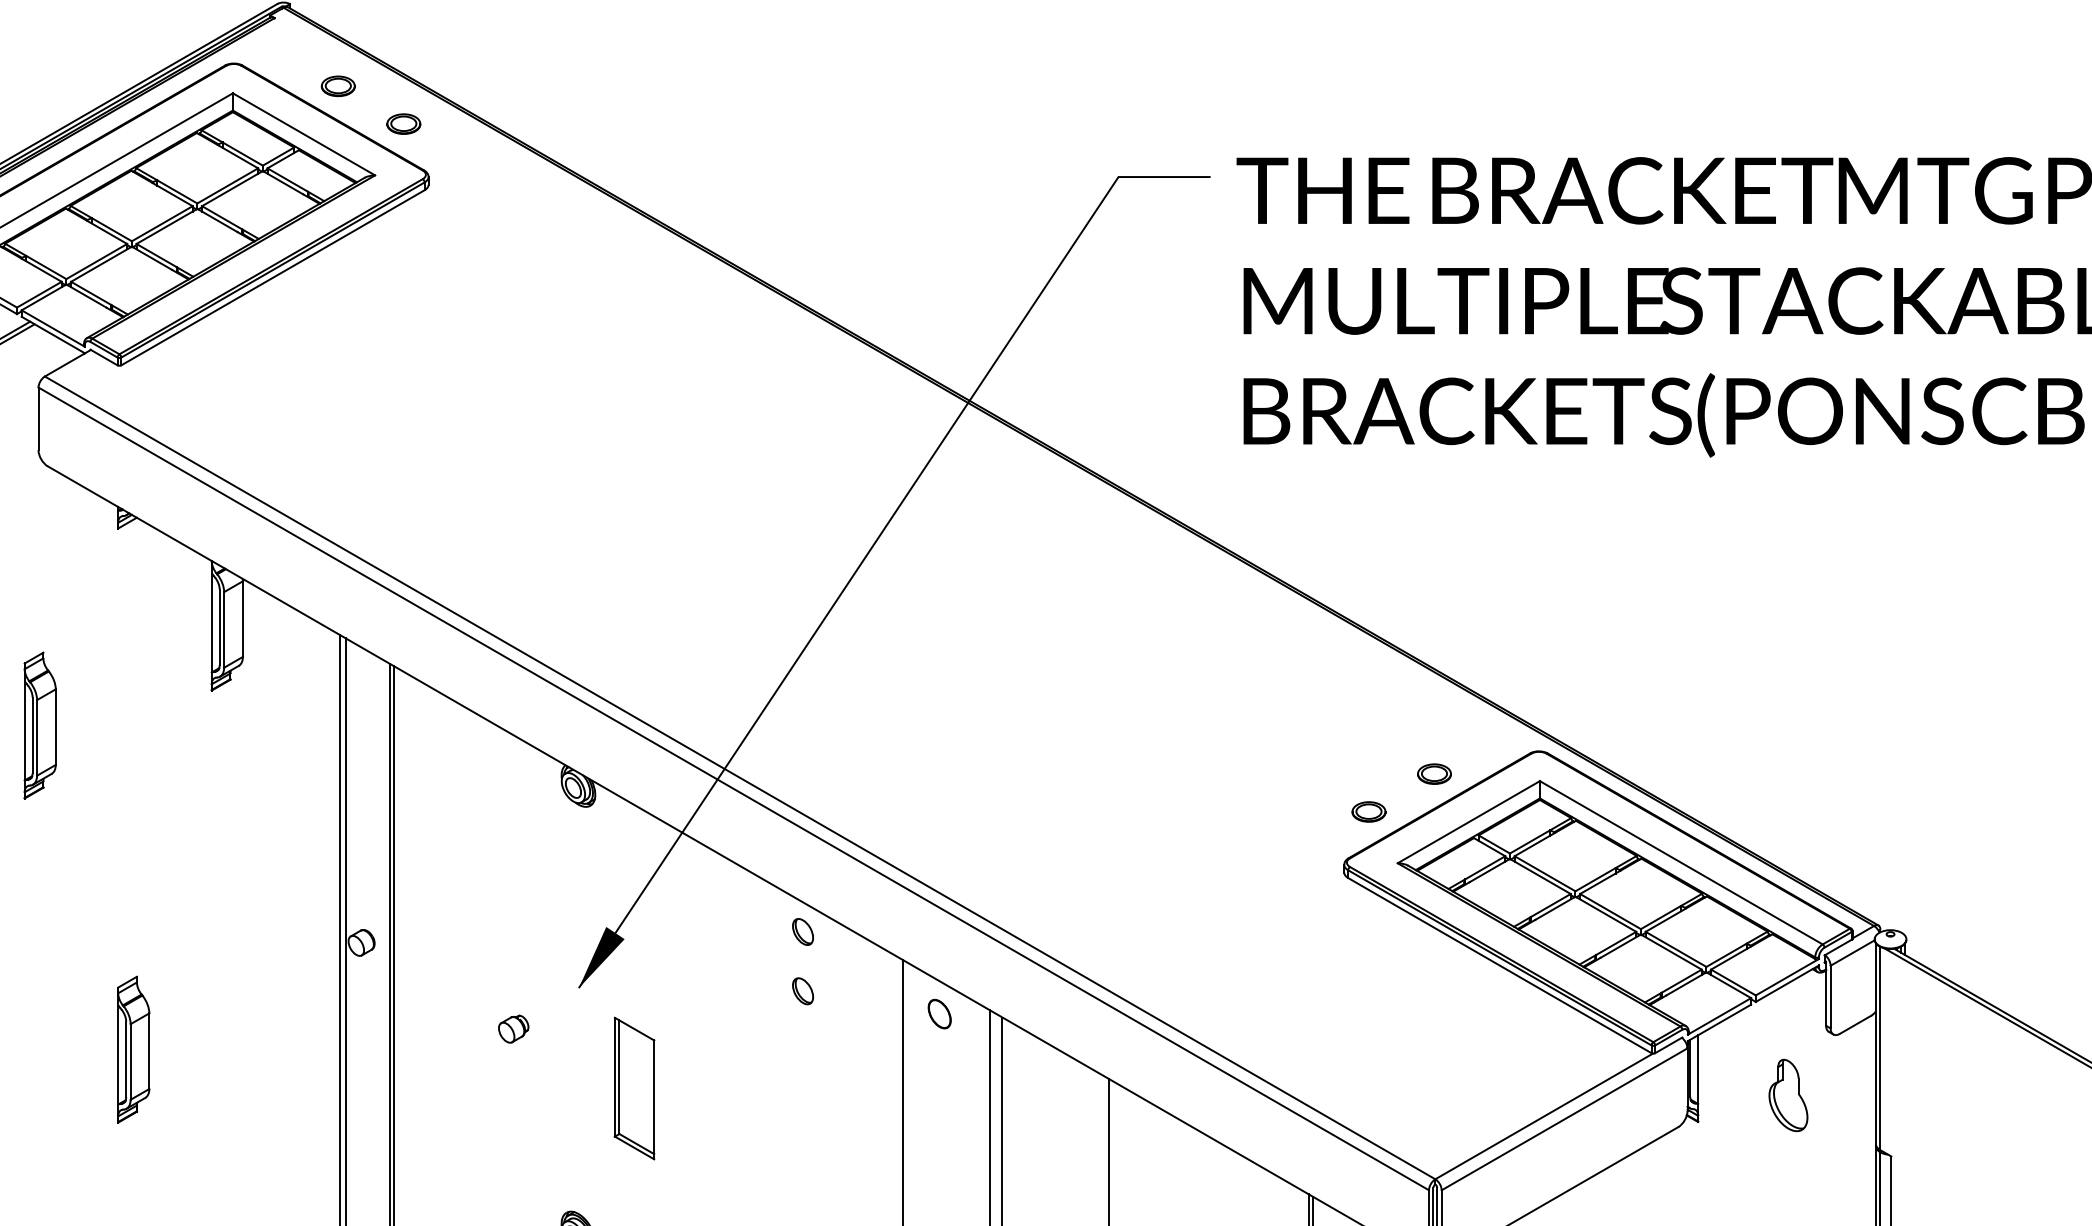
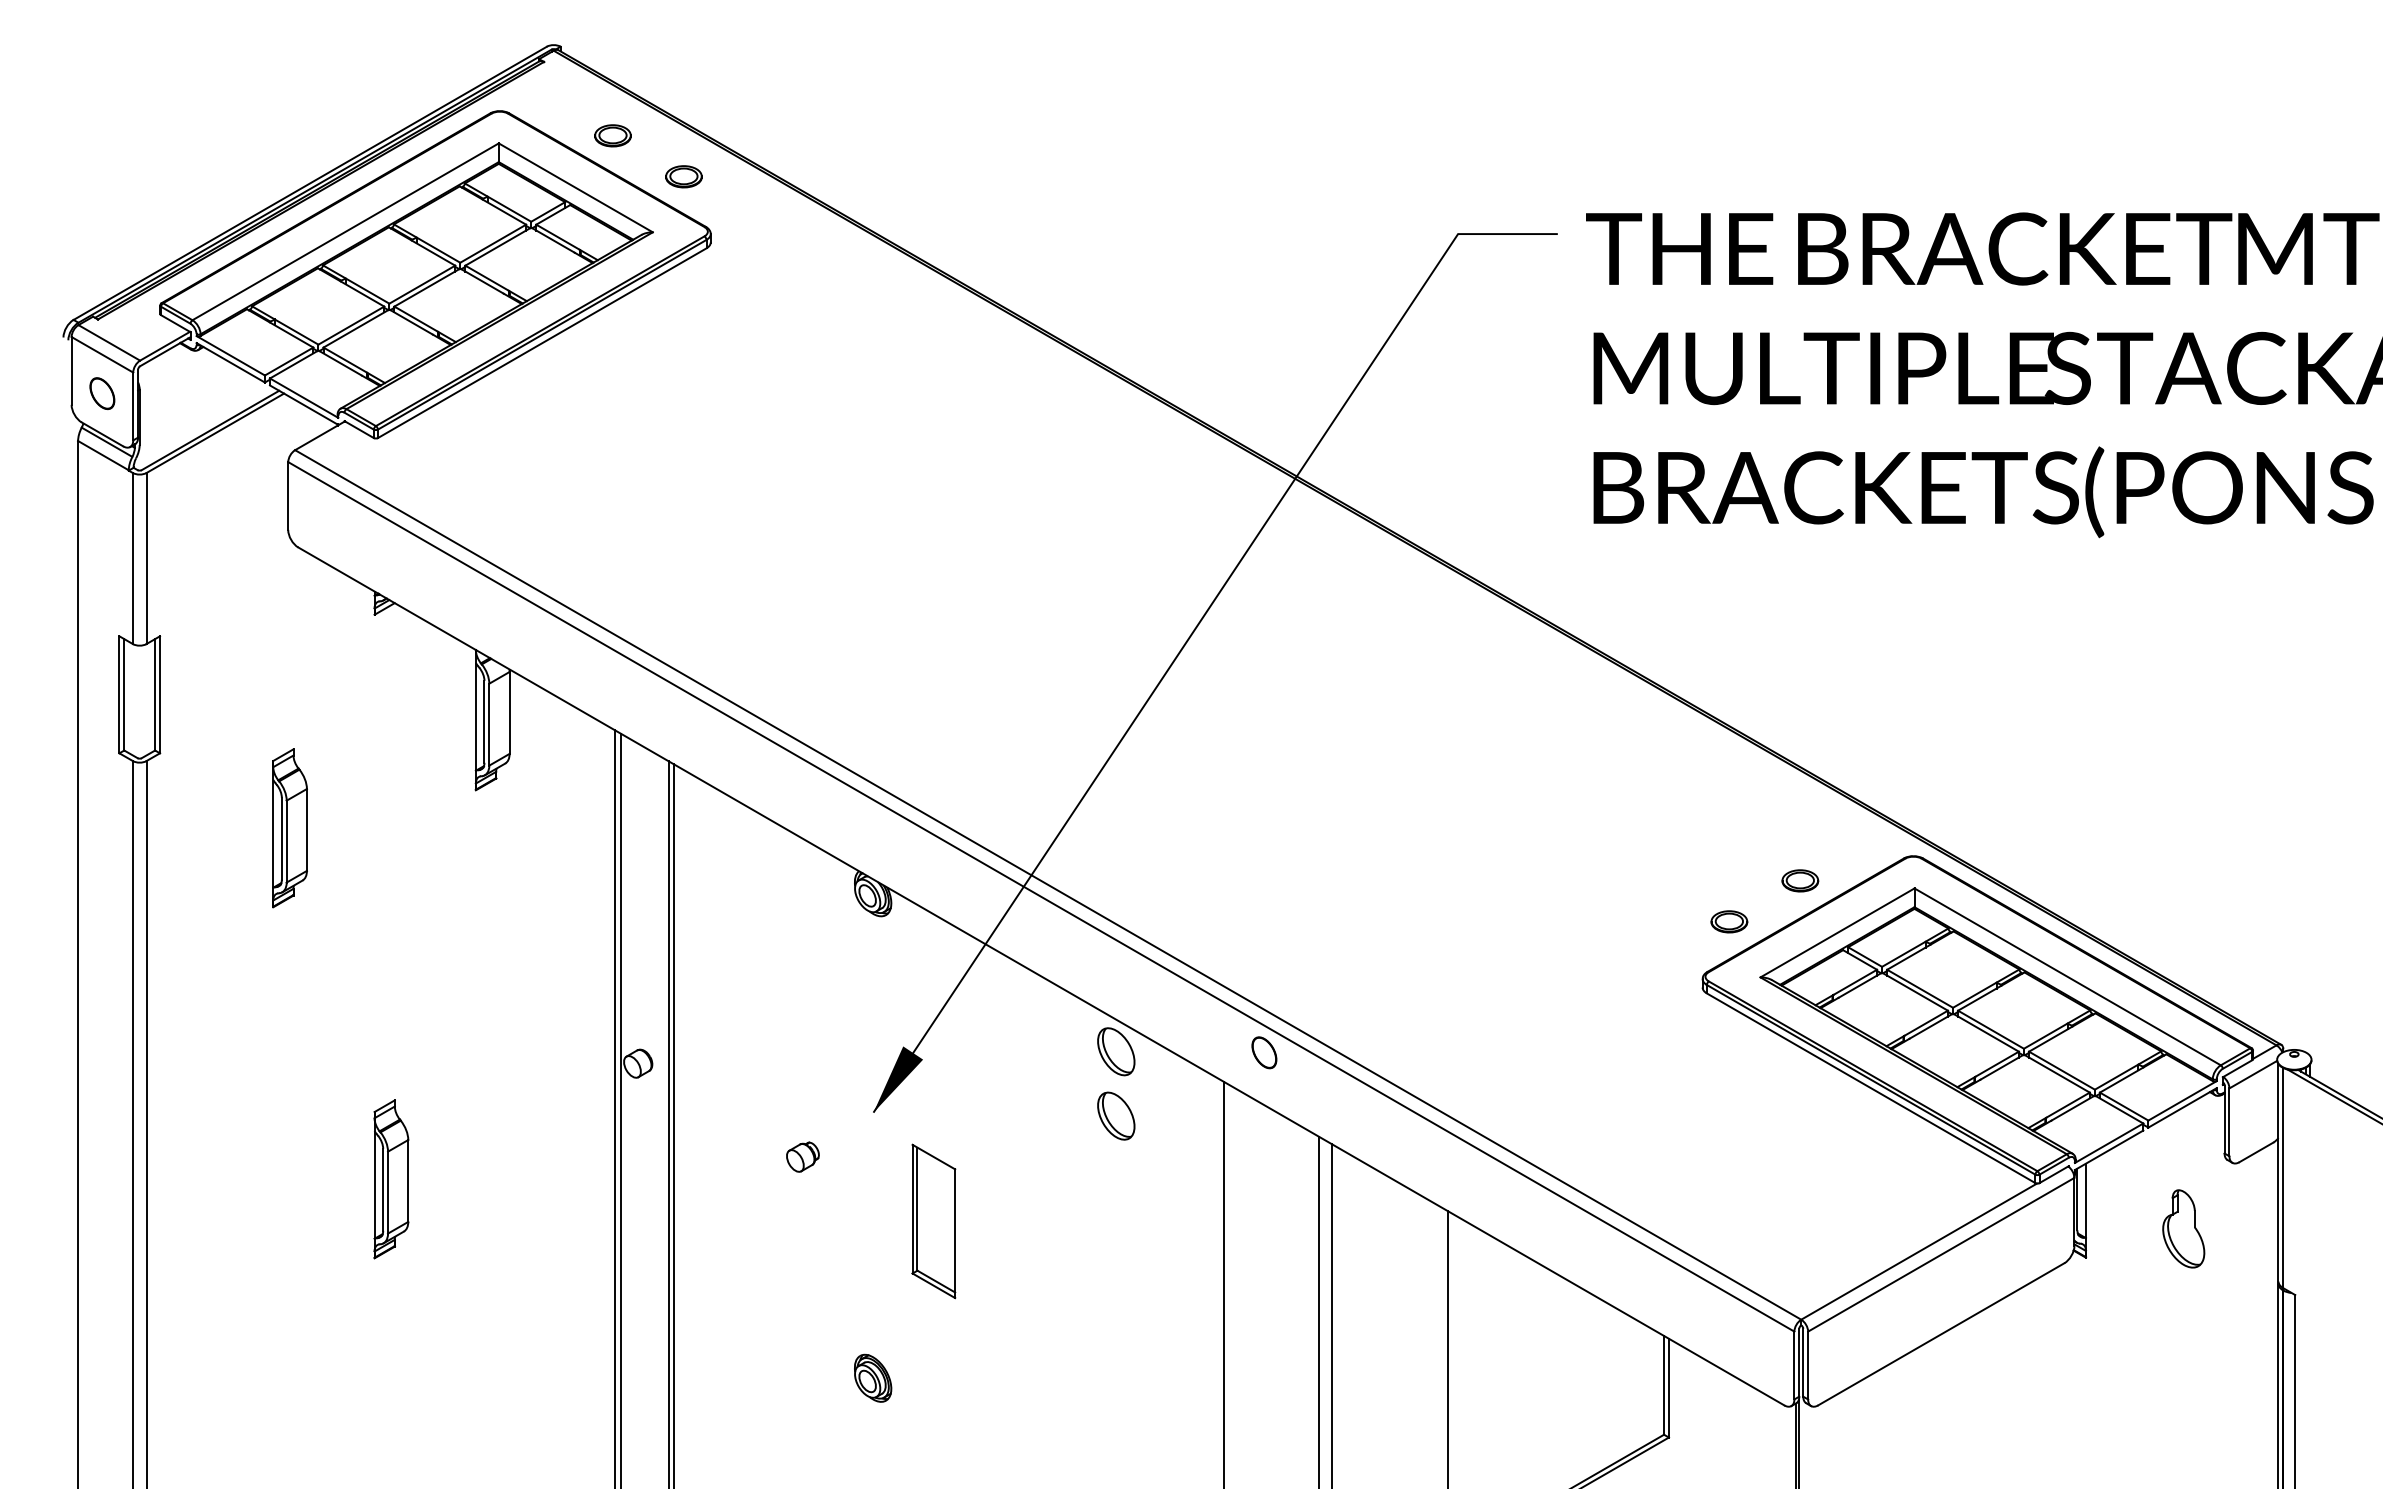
part: (803, 931) -> (1116, 1051), size x1.67
part: (803, 990) -> (1116, 1115), size x1.67
part: (939, 1013) -> (1264, 1052), moved

